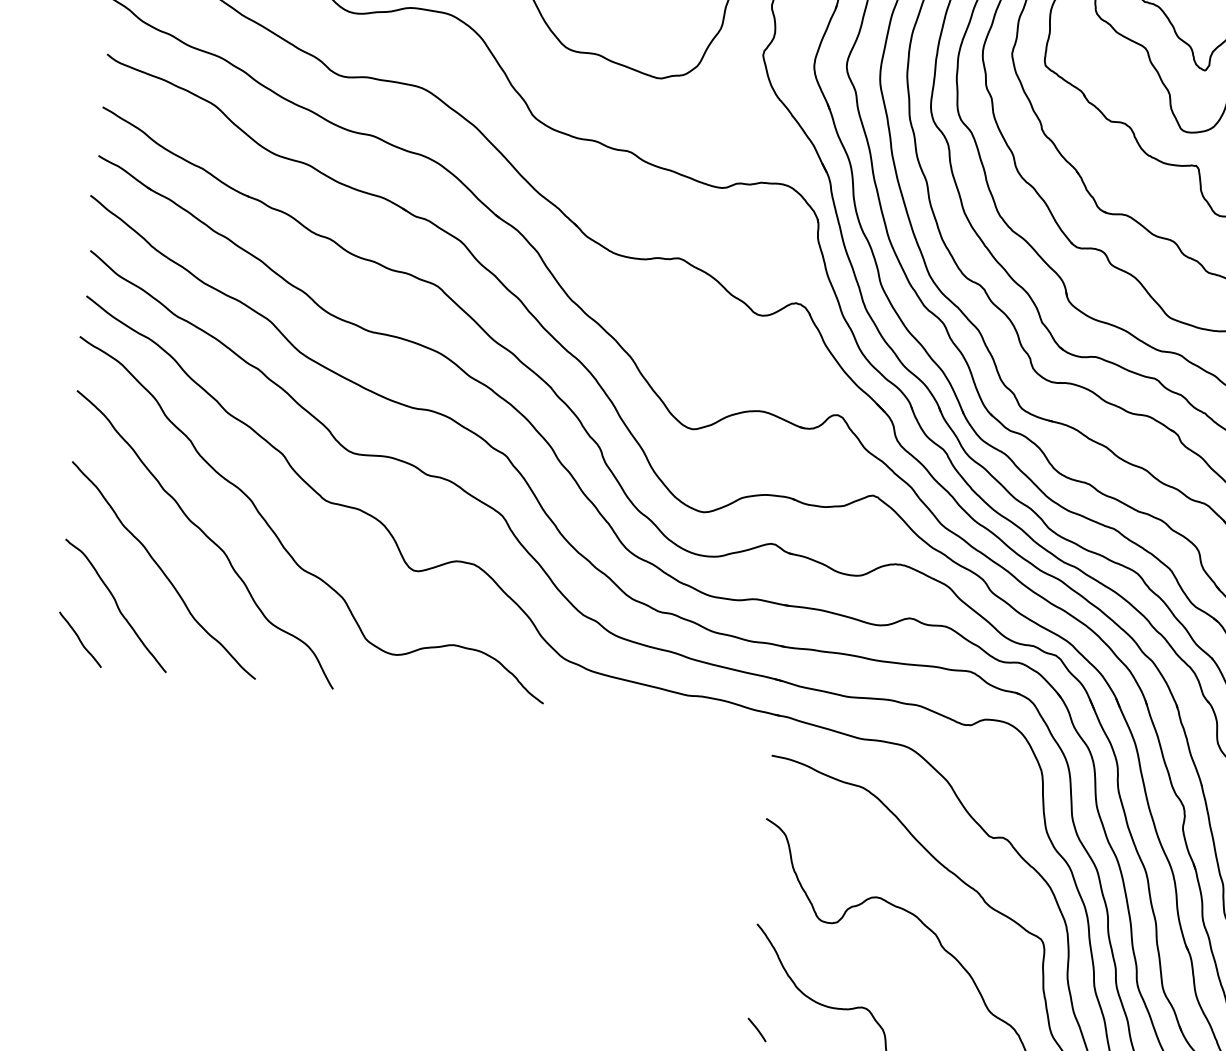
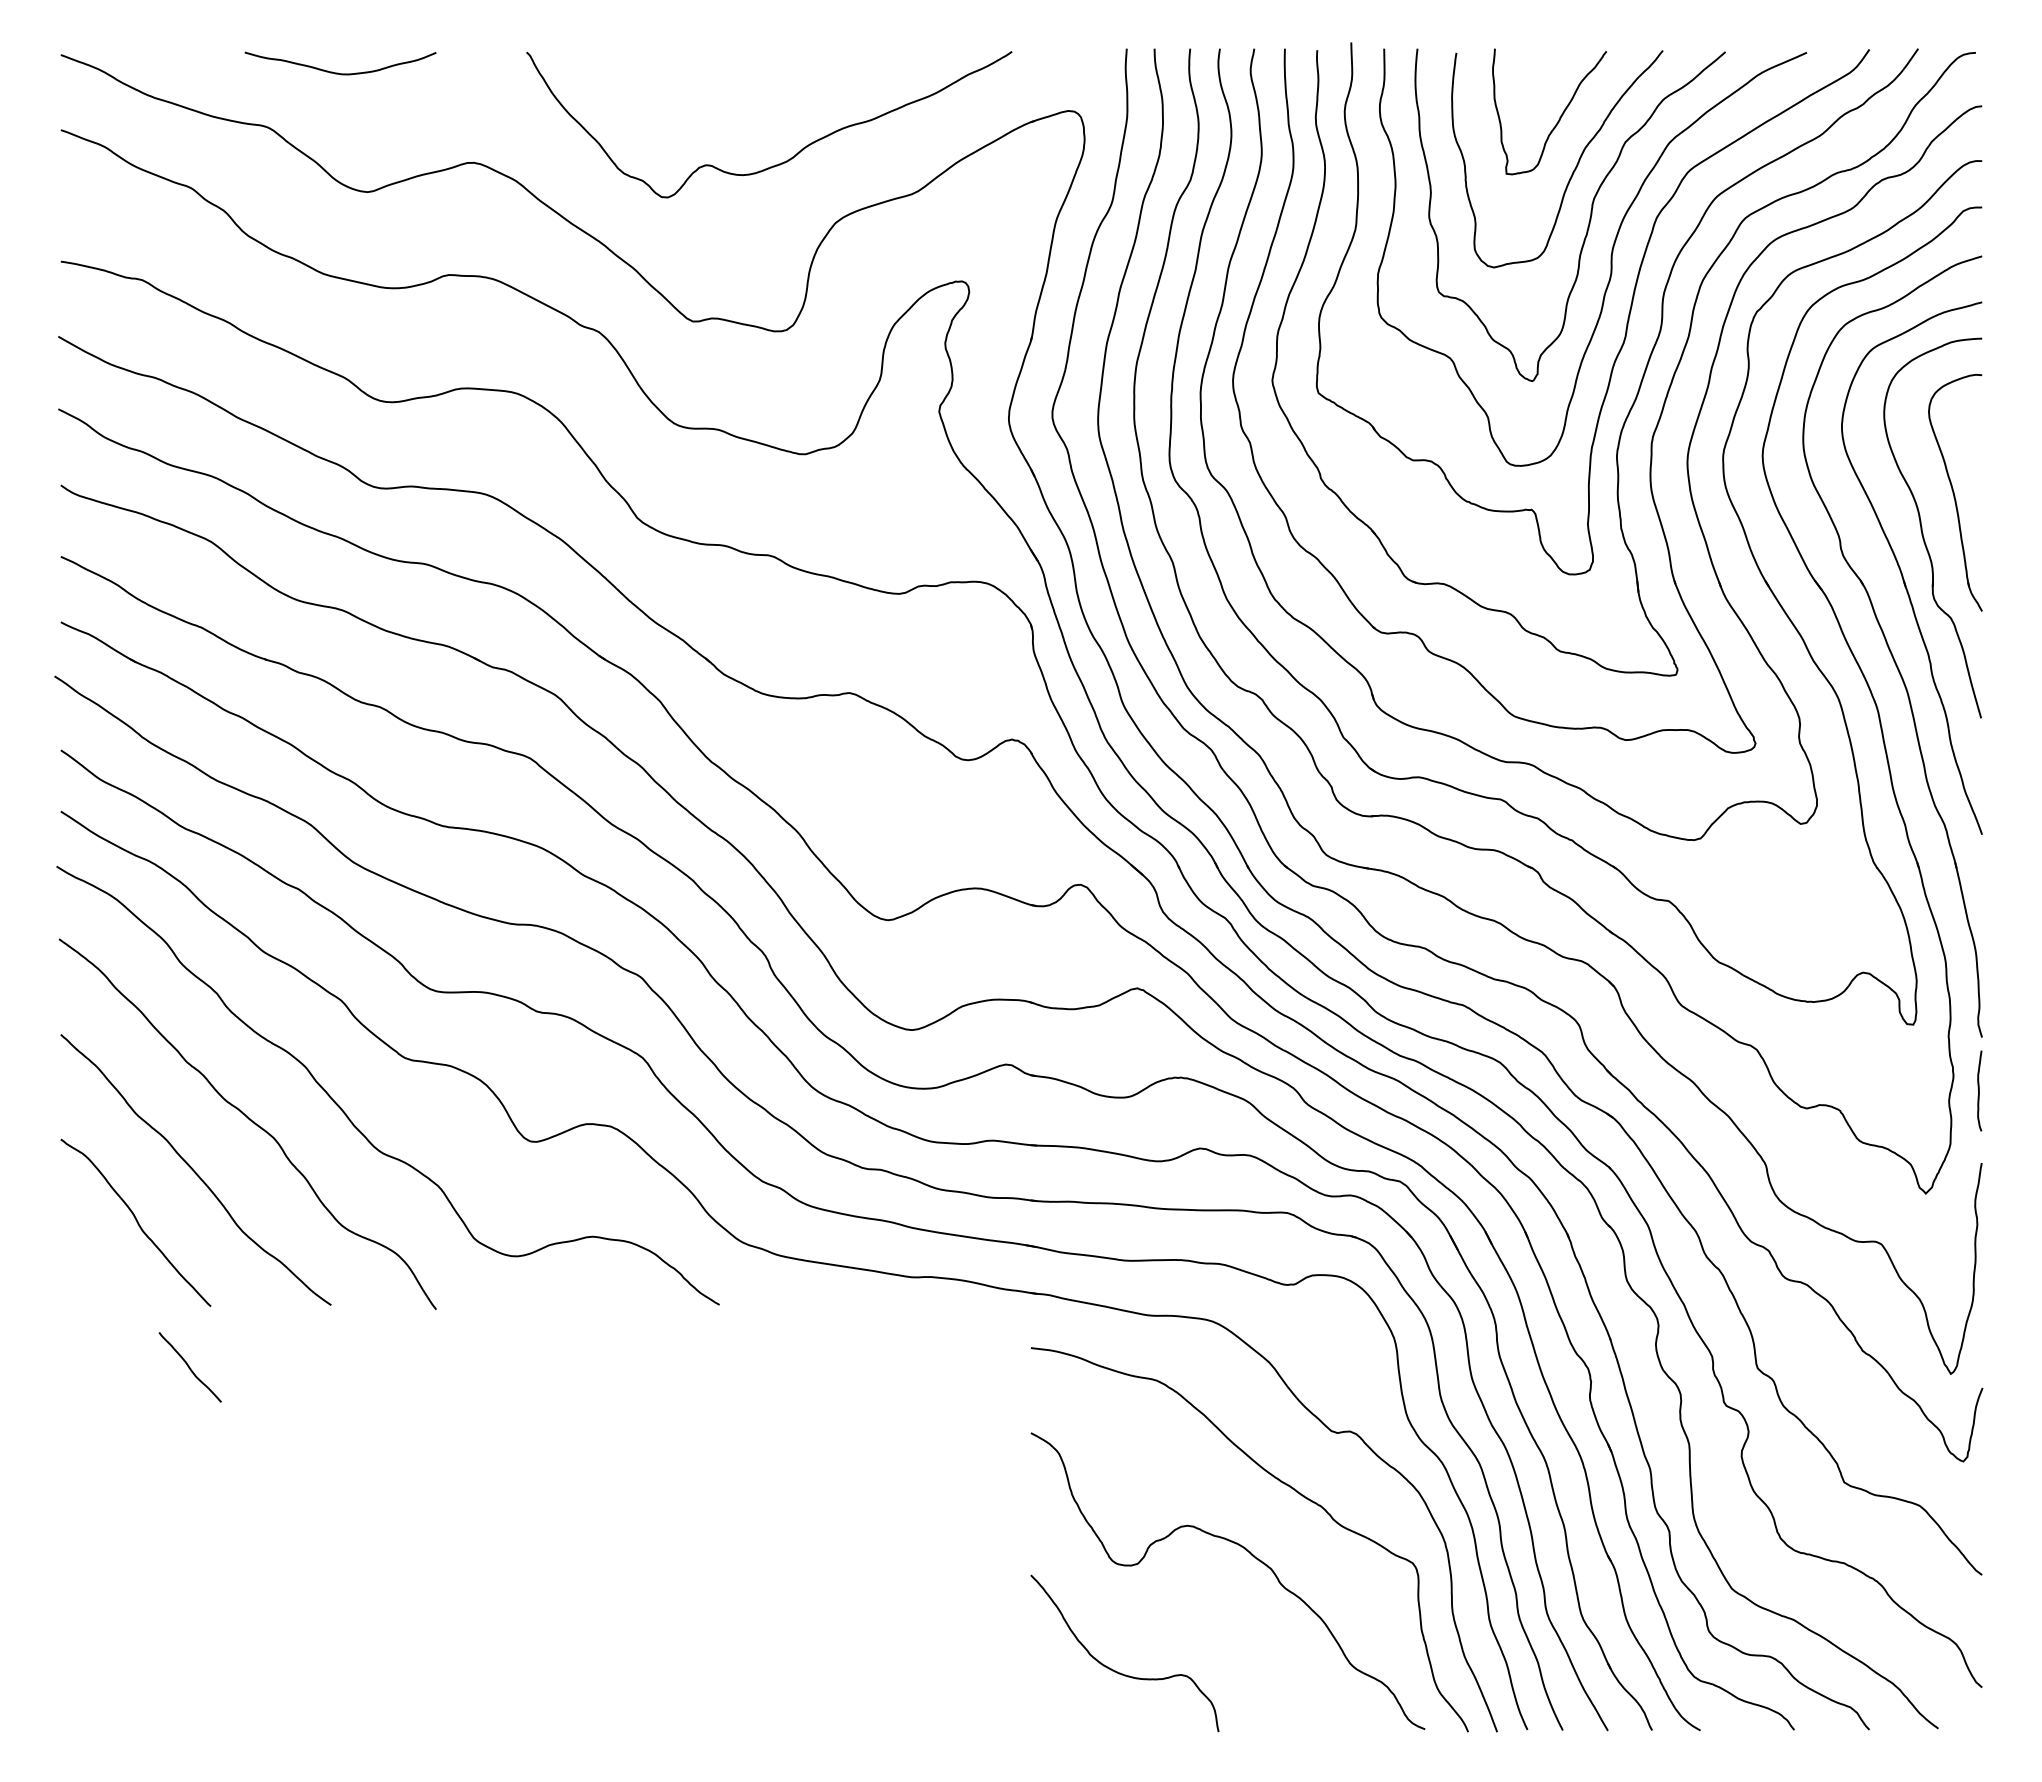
curve: (79, 639) -> (189, 1367), moved
line: (756, 1029) -> (1042, 1716), removed

